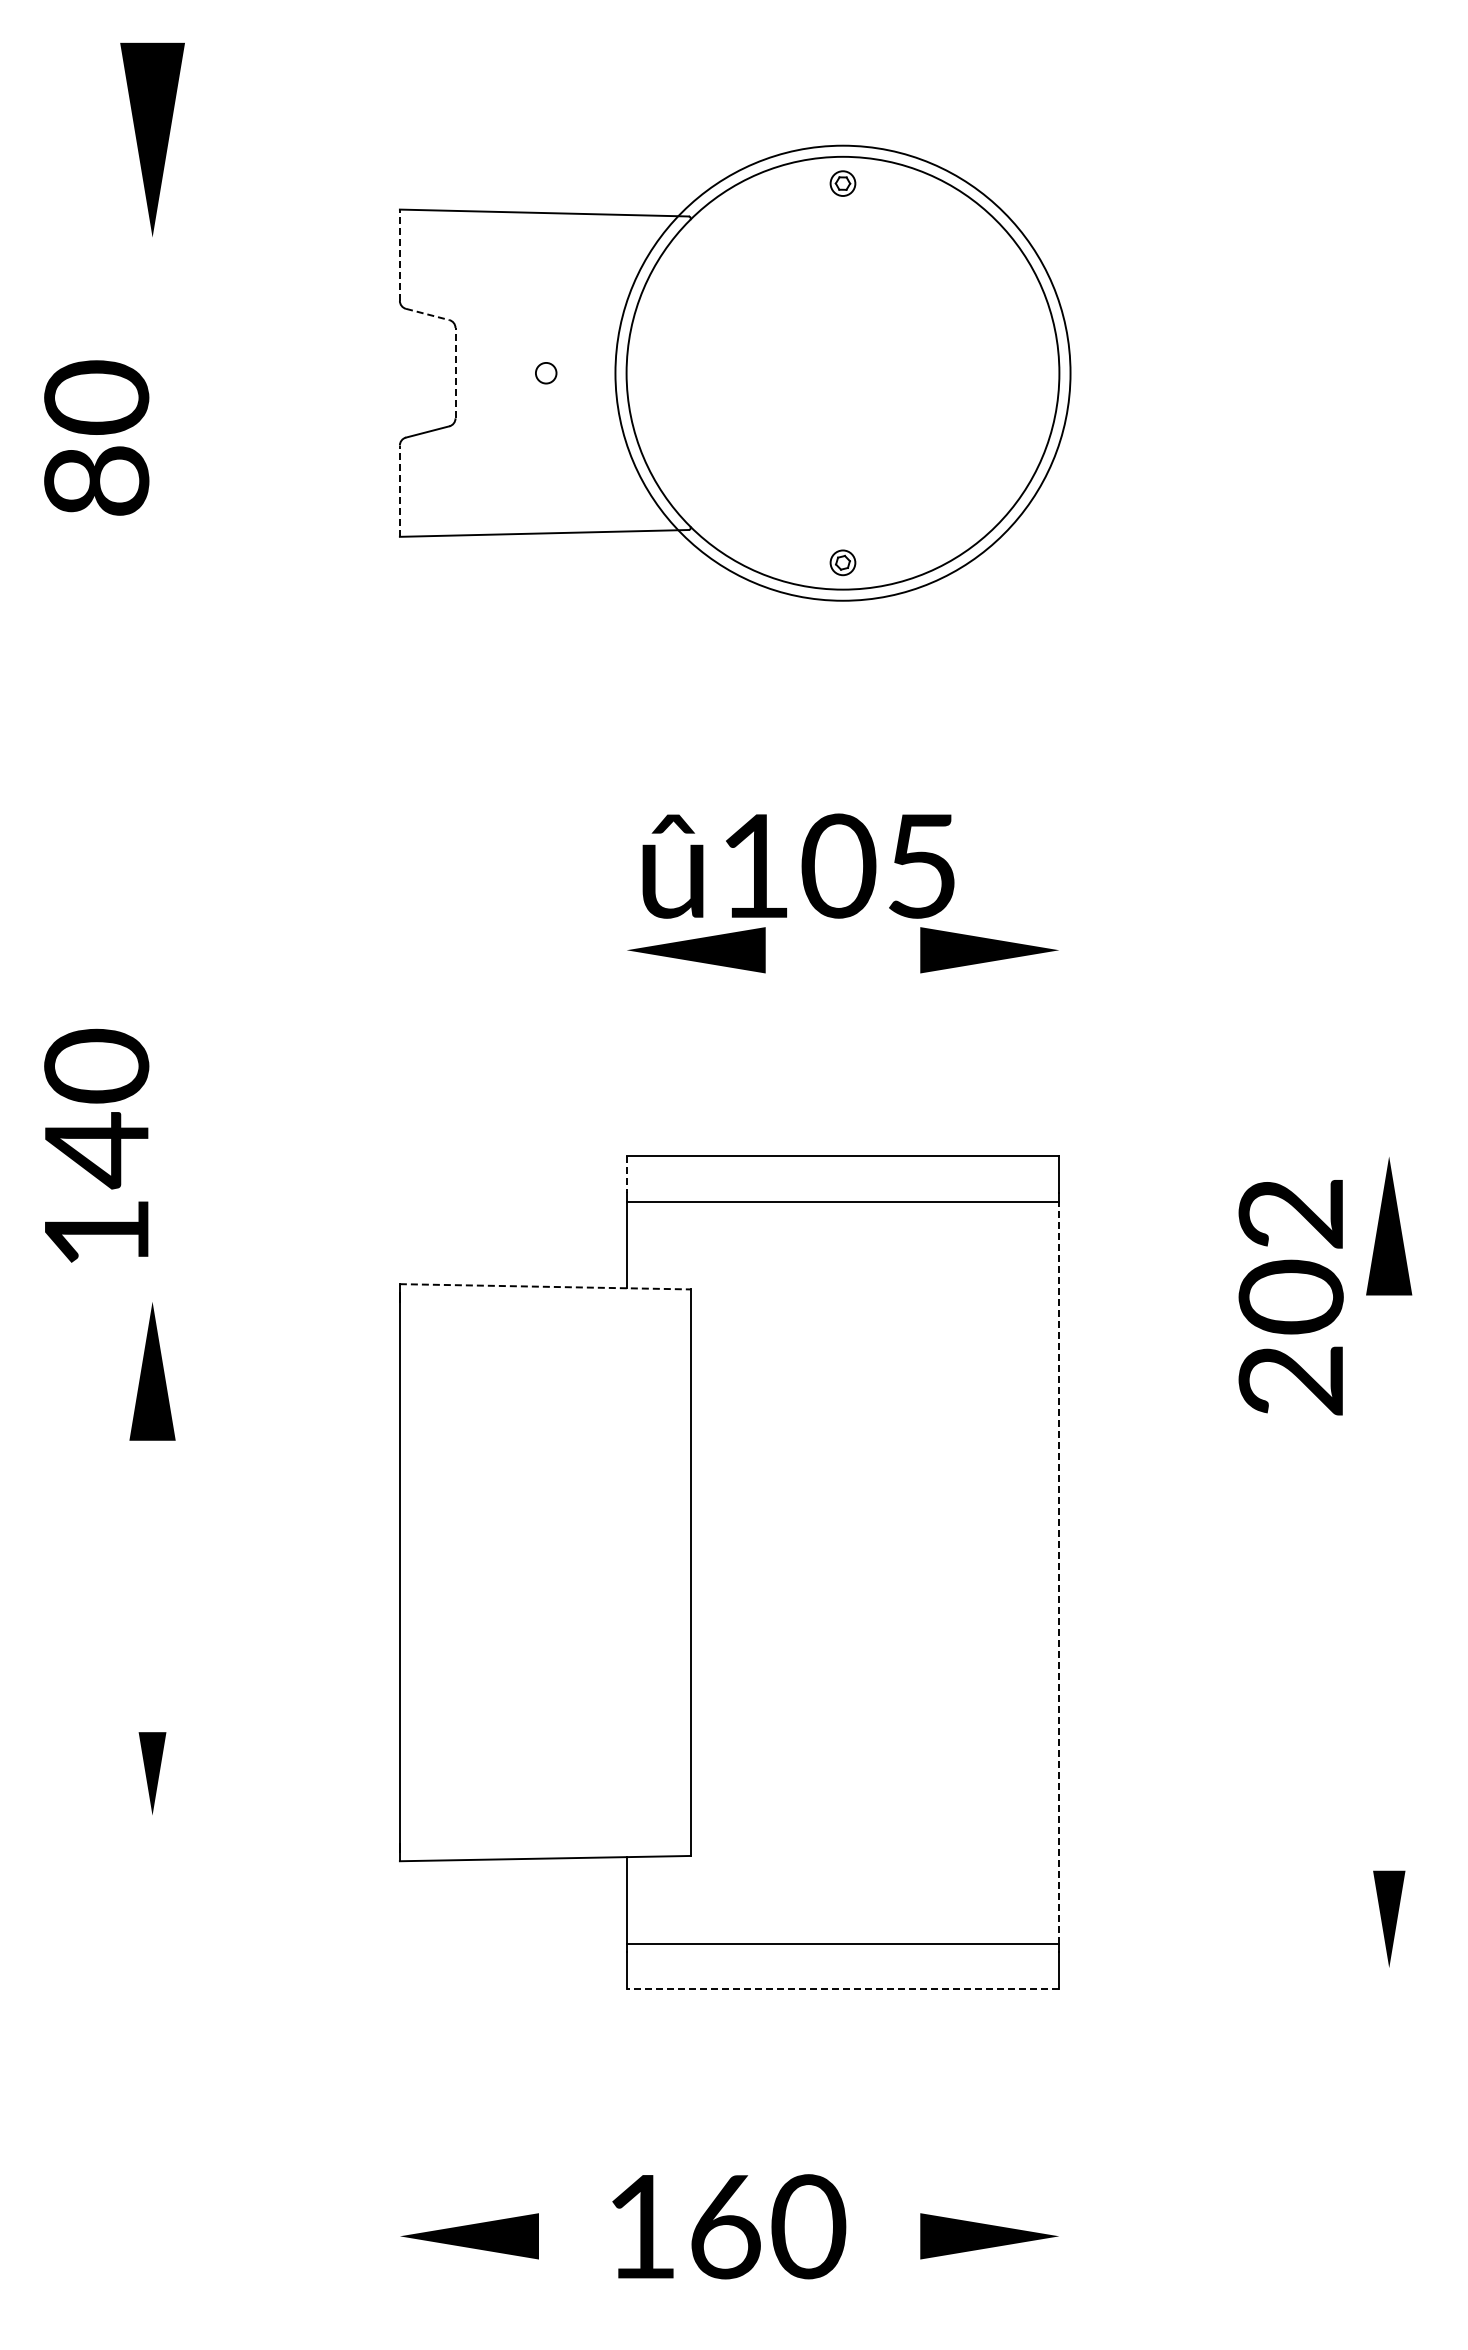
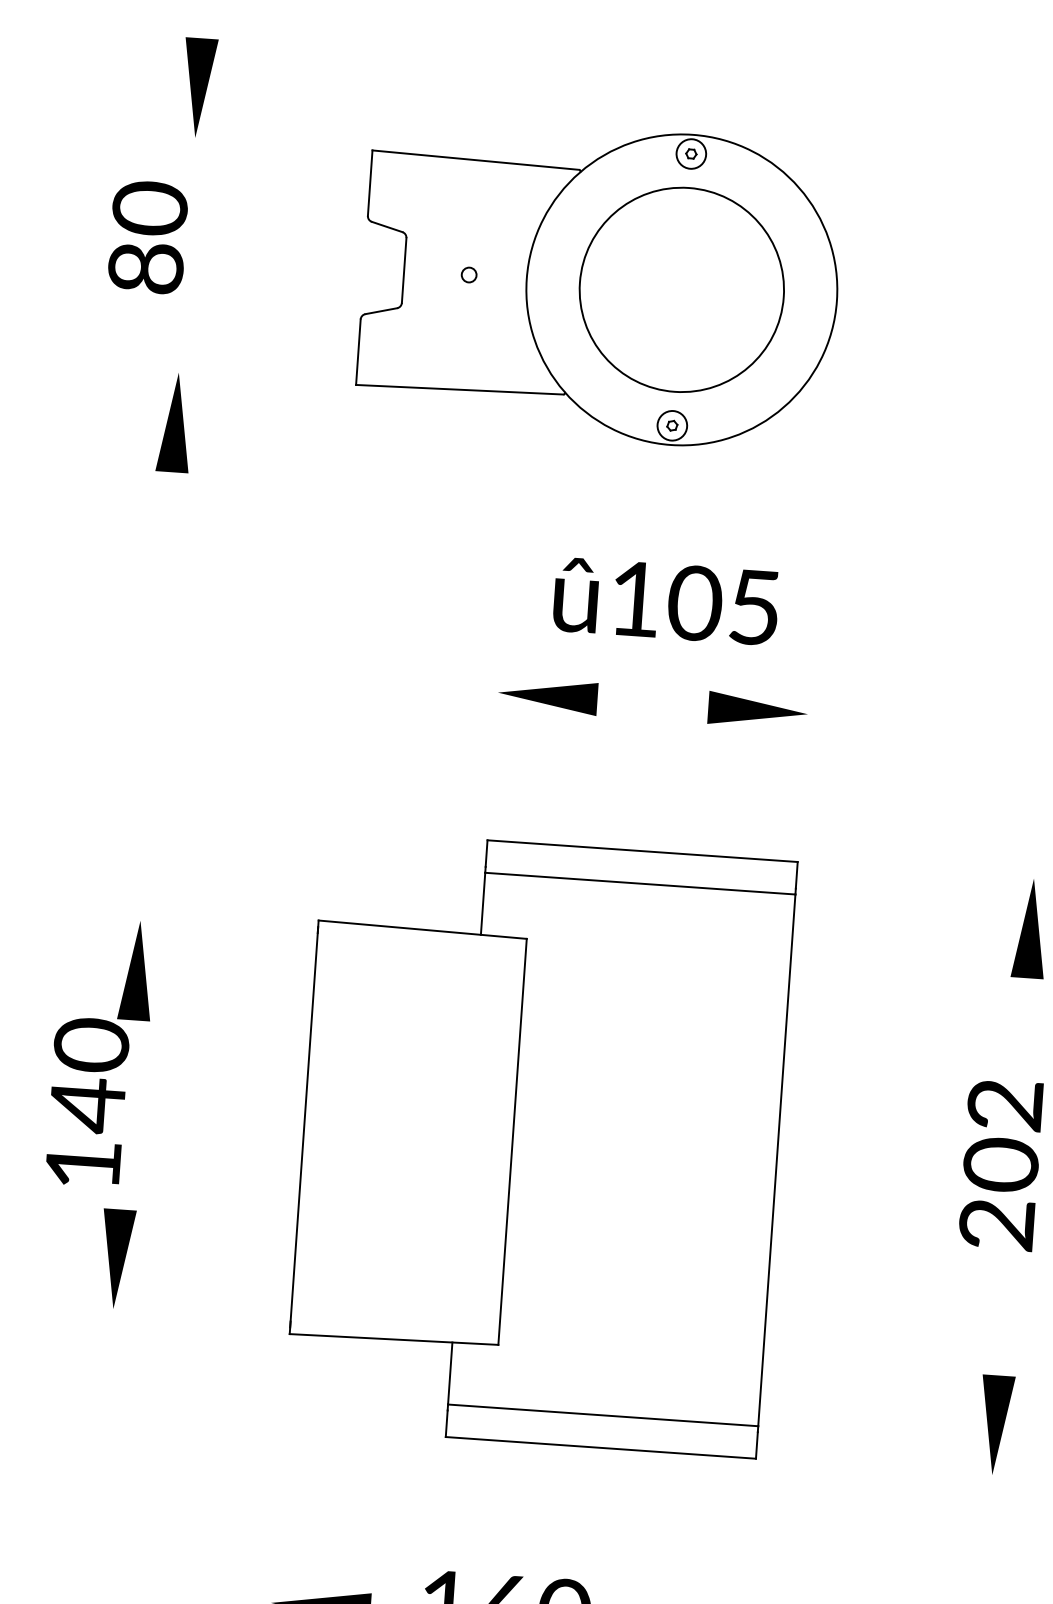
part: (152, 139) -> (198, 87), size x0.71
circle: (842, 183) -> (691, 153), size x1.67
line: (399, 255) -> (369, 183), dashed -> solid
line: (428, 314) -> (387, 227), dashed -> solid
line: (455, 372) -> (404, 269), dashed -> solid
circle: (842, 373) -> (681, 290), size x0.62
text: (96, 437) -> (147, 236), moved
line: (399, 491) -> (358, 352), dashed -> solid
circle: (842, 562) -> (672, 425), size x1.67
part: (152, 606) -> (175, 422), added
text: (798, 865) -> (666, 600), moved
text: (96, 1145) -> (87, 1101), moved
line: (626, 1174) -> (486, 853), dashed -> solid
line: (545, 1286) -> (422, 929), dashed -> solid
text: (1290, 1297) -> (1000, 1165), moved
line: (1059, 1572) -> (776, 1160), dashed -> solid
part: (152, 1773) -> (116, 1258), size x1.67
part: (1389, 1919) -> (996, 1425), size x1.43
line: (842, 1989) -> (600, 1448), dashed -> solid

